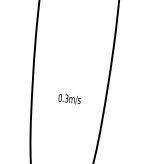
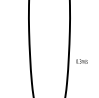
text: (68, 98) -> (81, 61), moved

